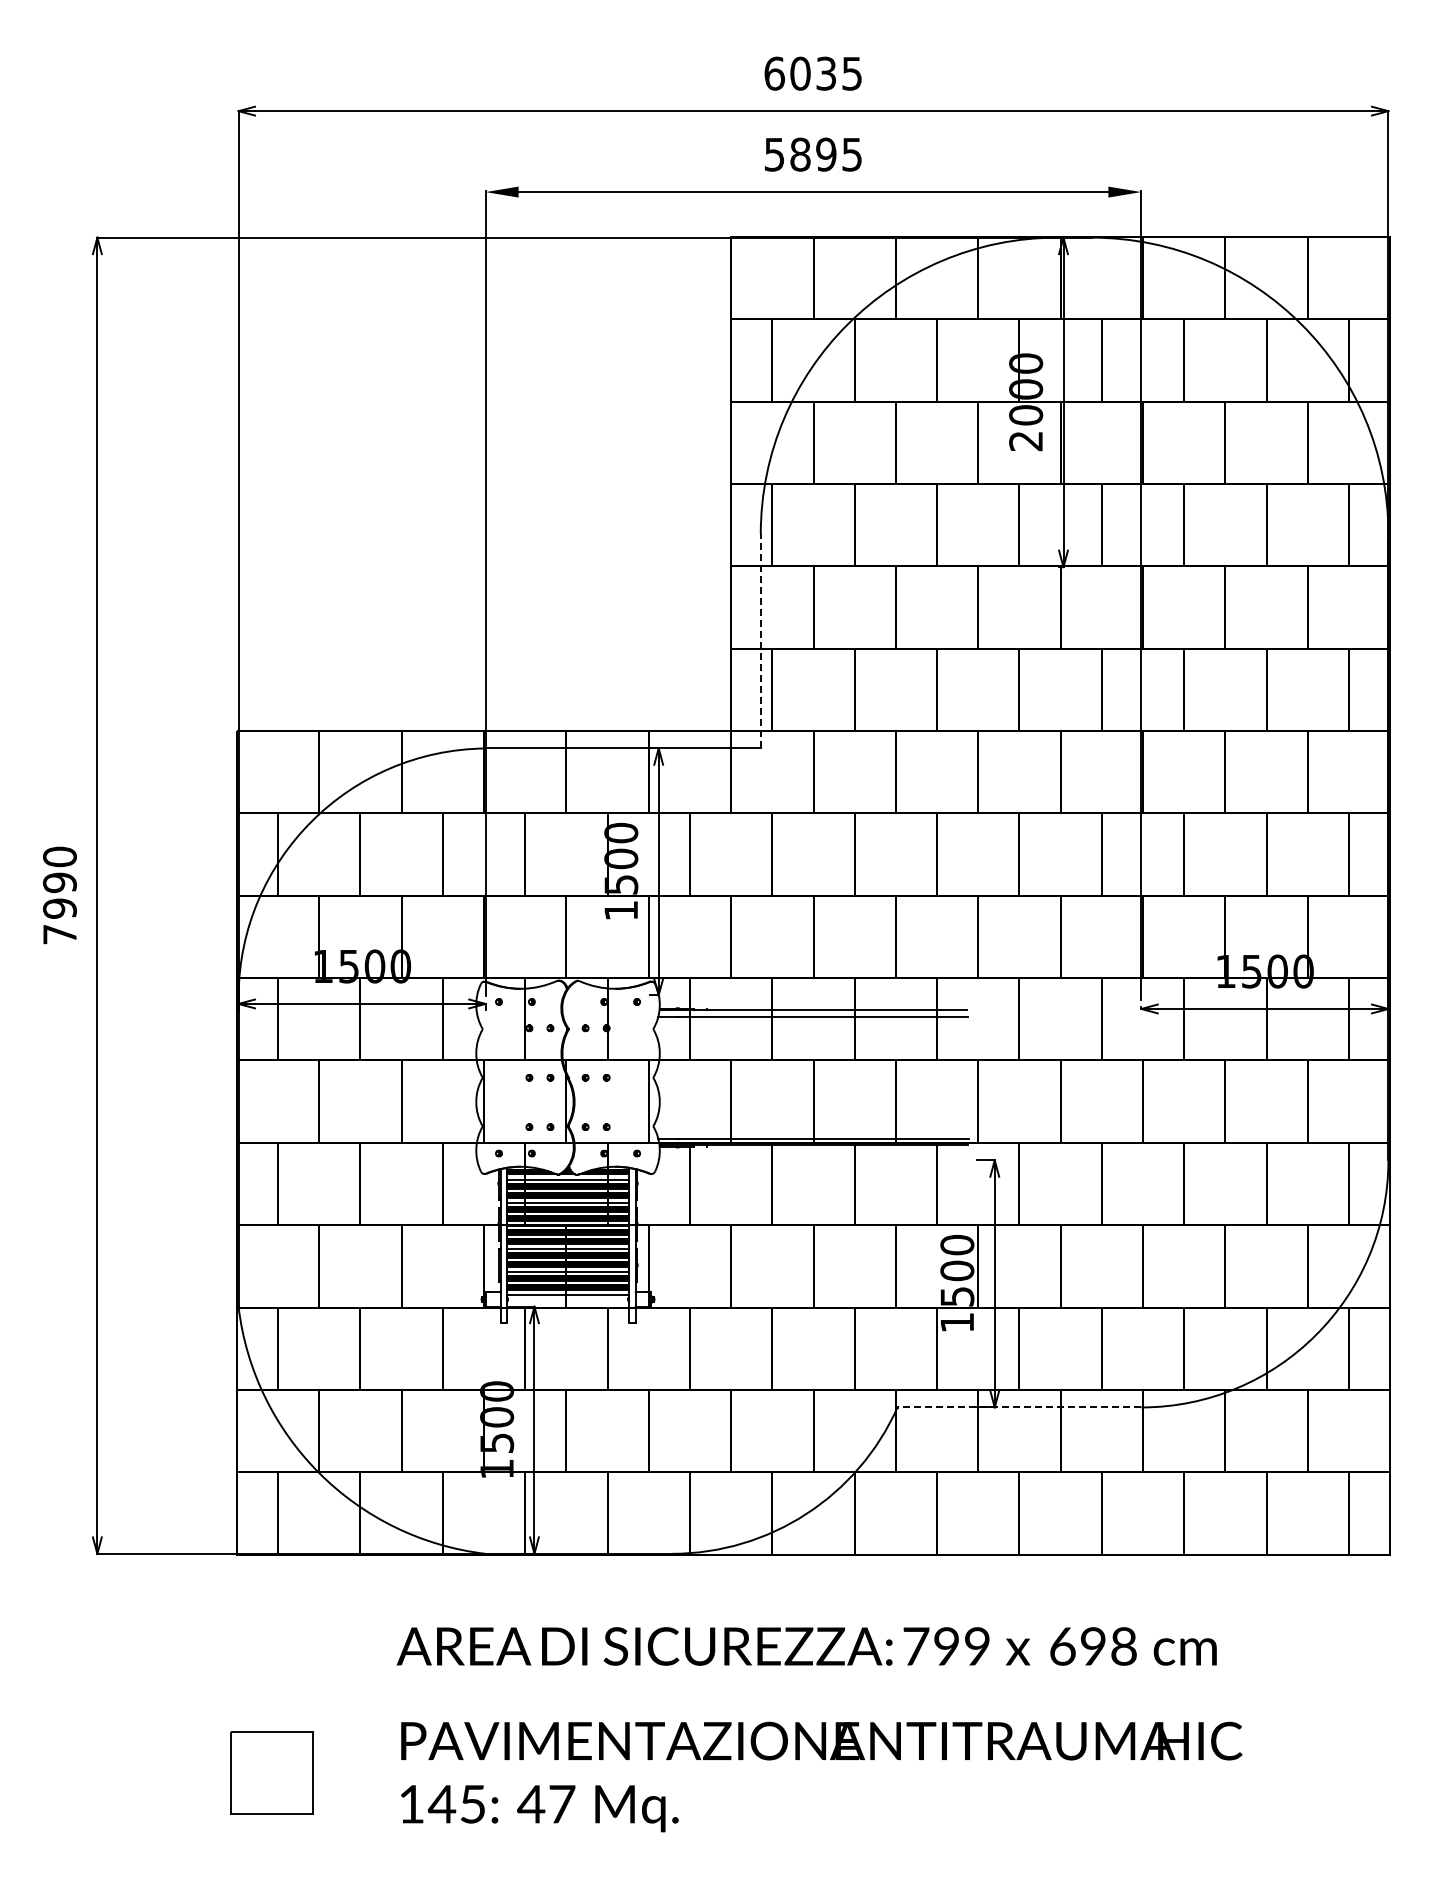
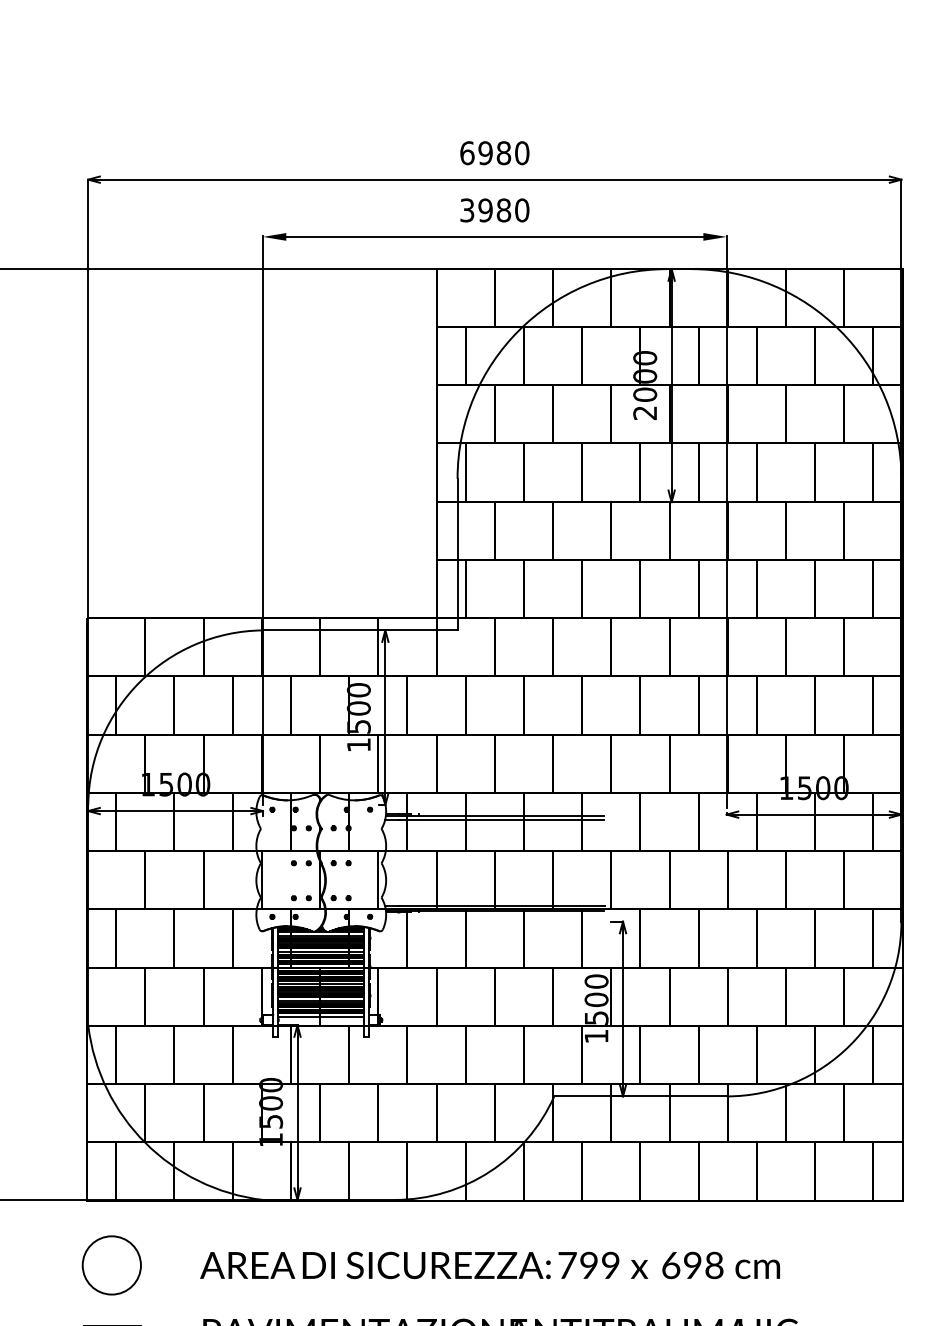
text: (826, 73) -> (504, 153), 6035 -> 6980
text: (813, 154) -> (494, 210), 5895 -> 3980
line: (760, 640) -> (457, 554), dashed -> solid
line: (1019, 1407) -> (640, 1096), dashed -> solid
circle: (271, 1646) -> (111, 1265), added

